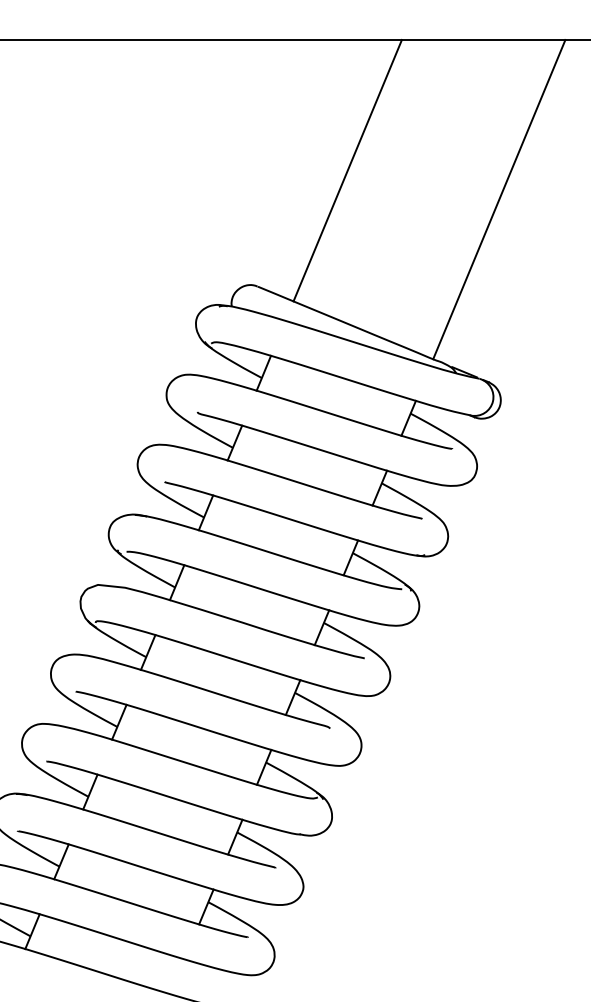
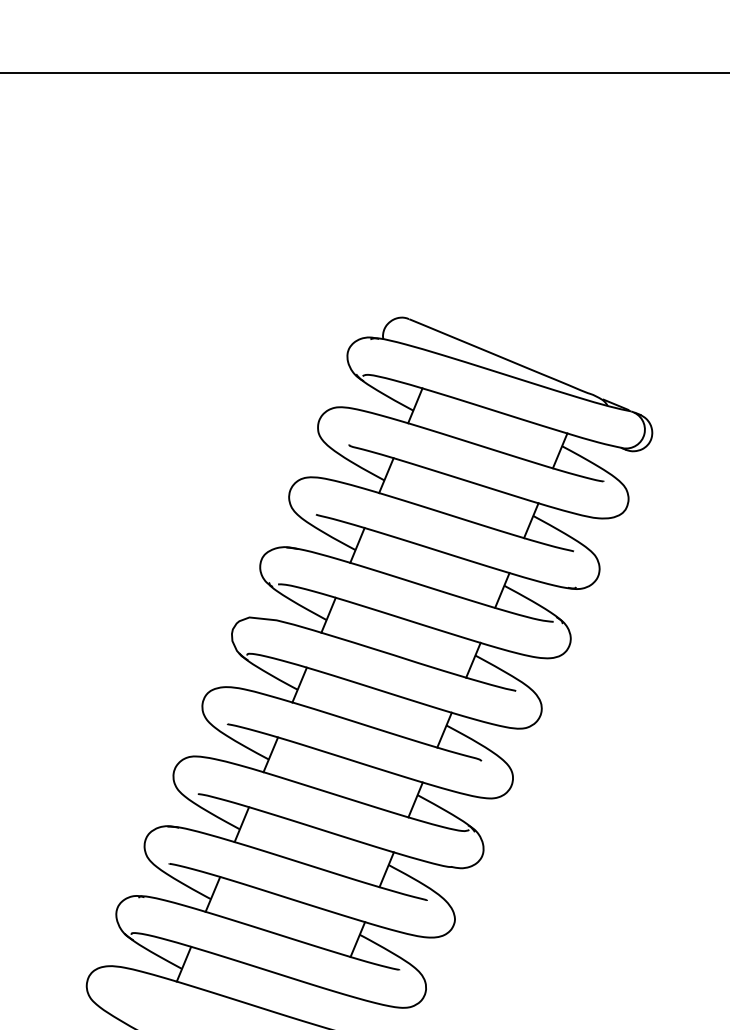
line: (348, 170) -> (499, 203), removed
line: (499, 198) -> (650, 231), removed

